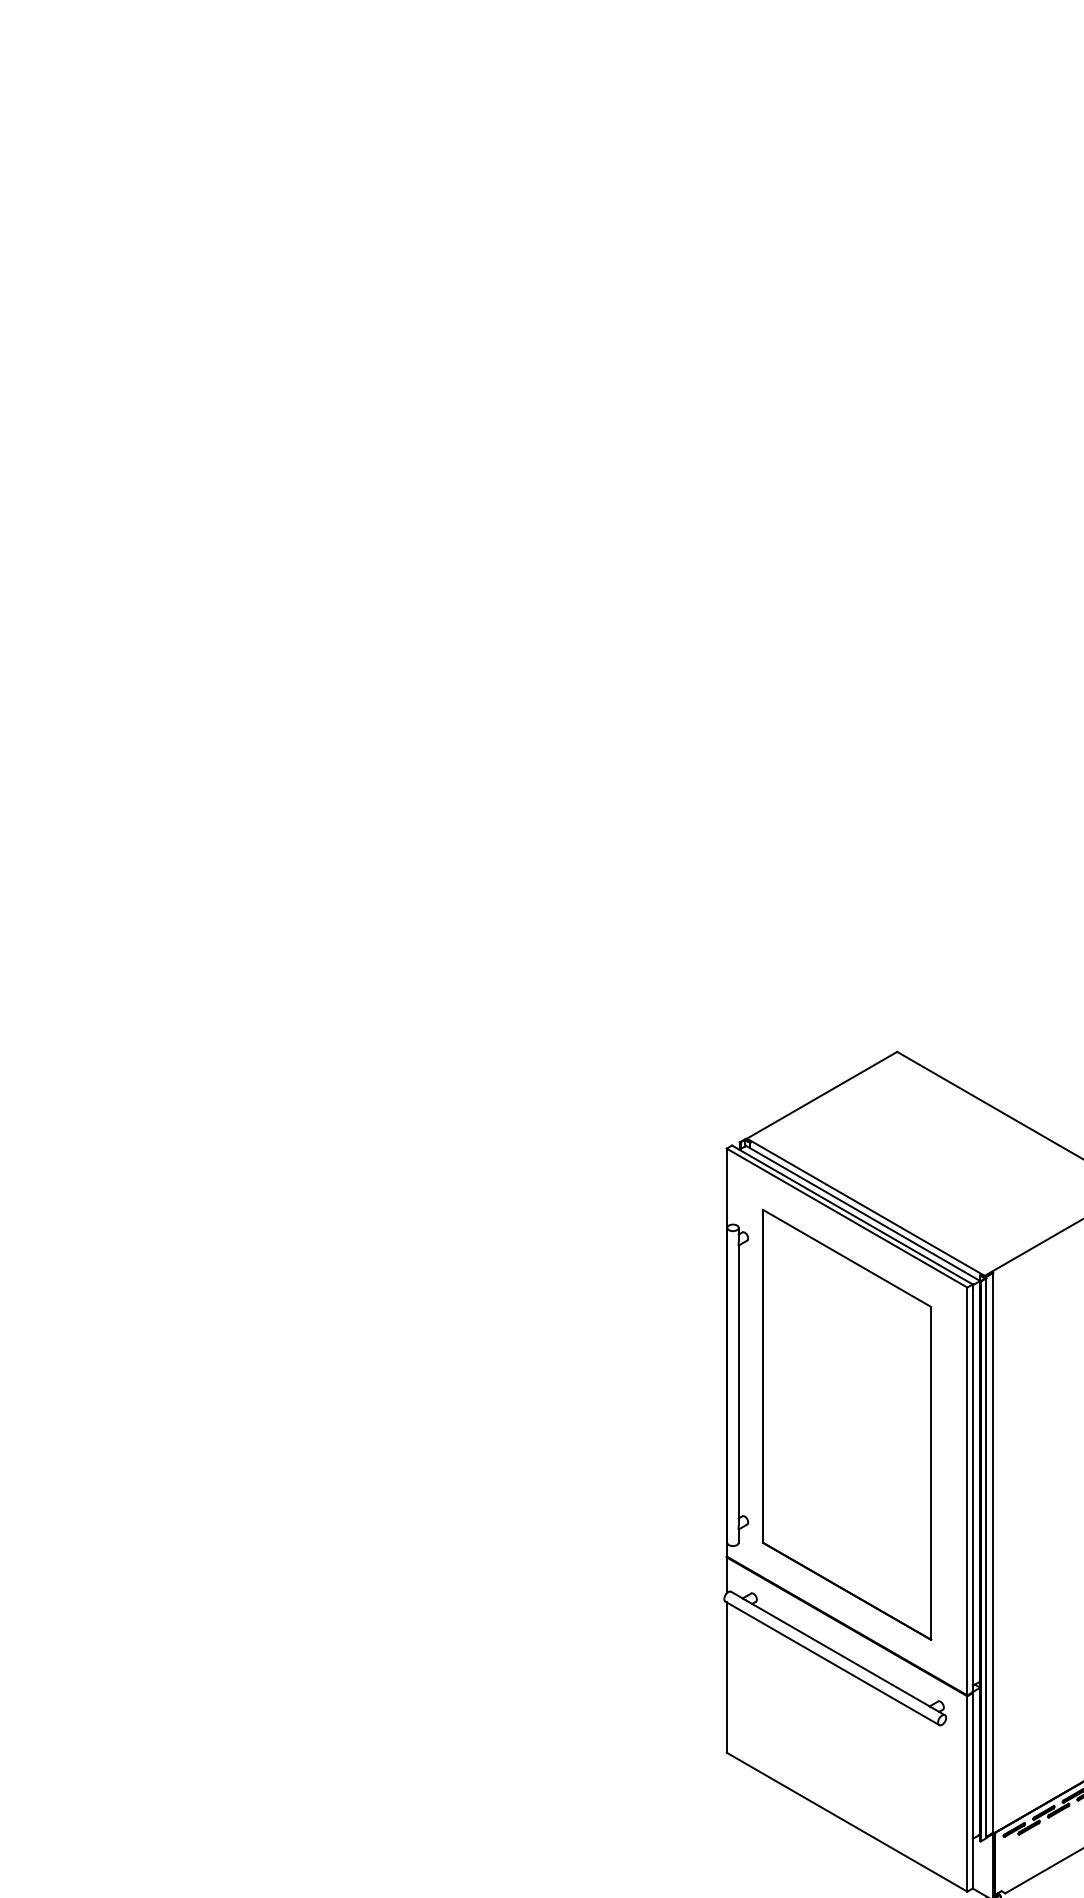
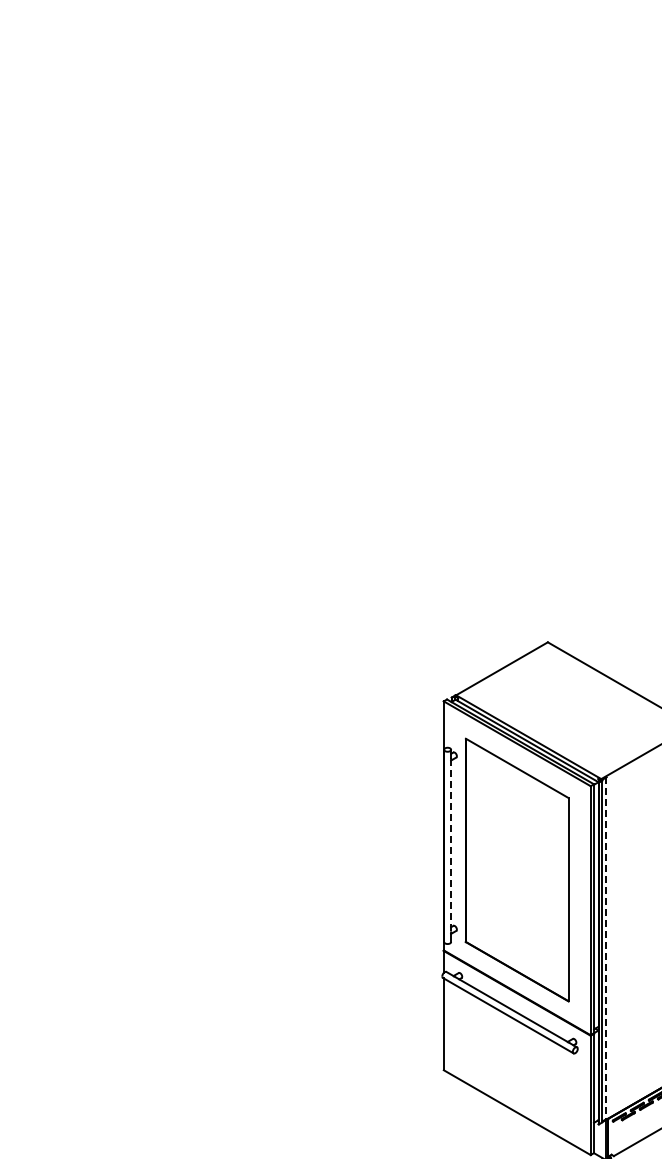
line: (739, 1384) -> (451, 845), solid -> dashed
line: (993, 1553) -> (606, 948), solid -> dashed

